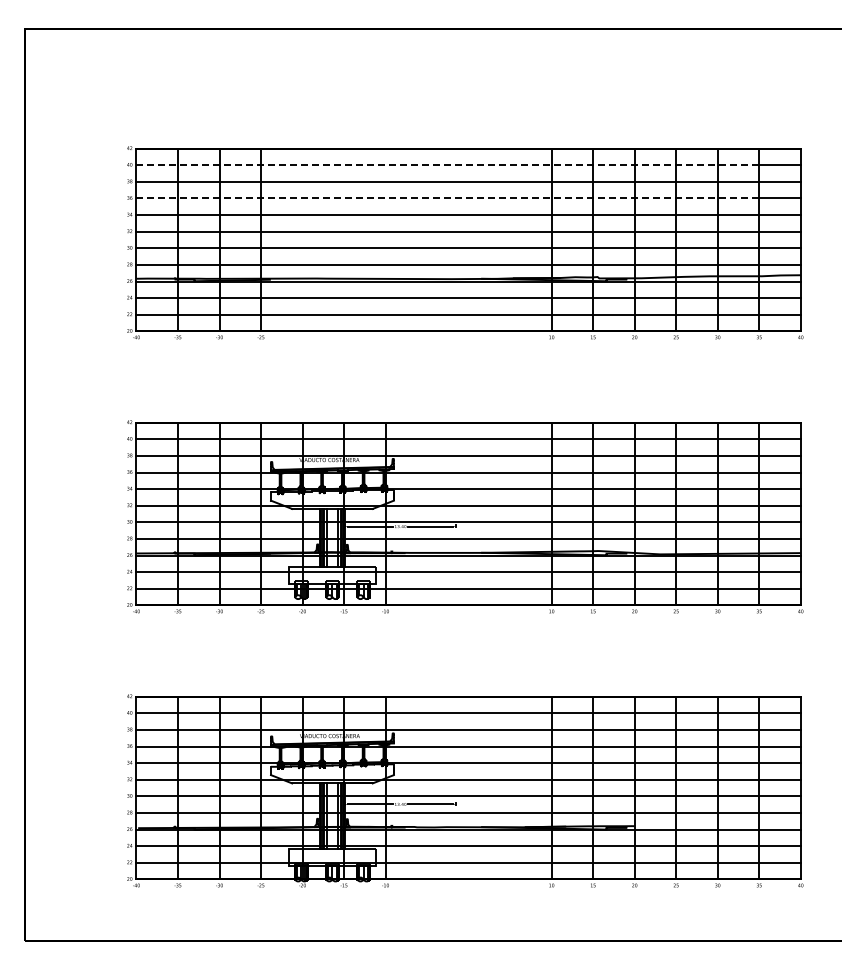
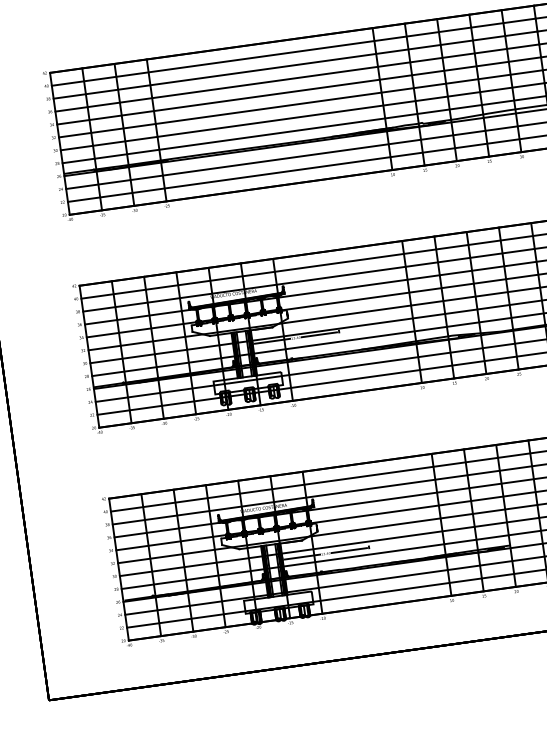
line: (448, 165) -> (294, 52), dashed -> solid
line: (448, 198) -> (297, 77), dashed -> solid

